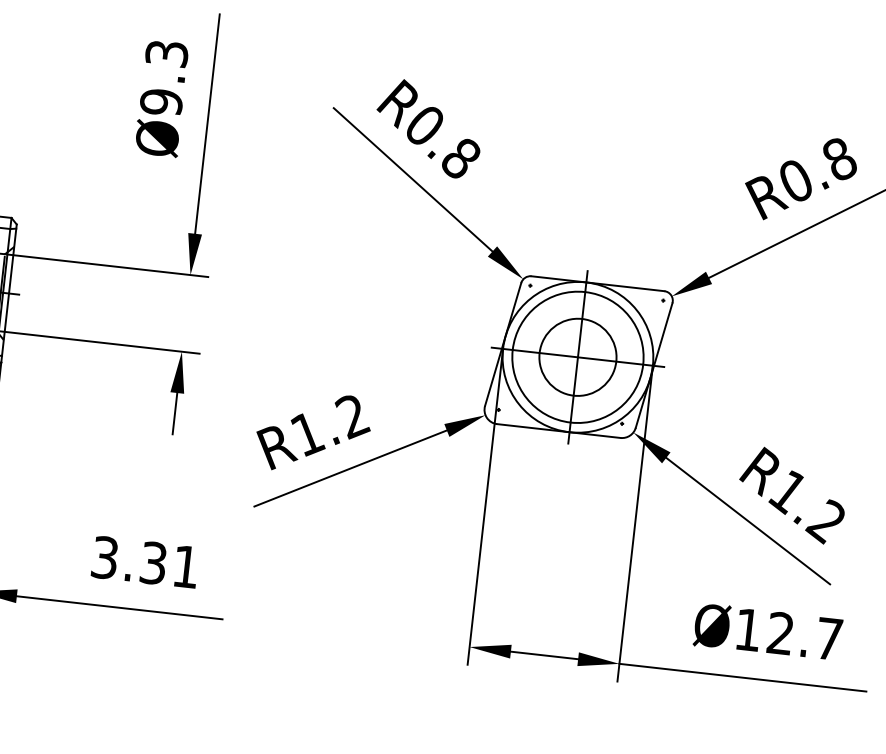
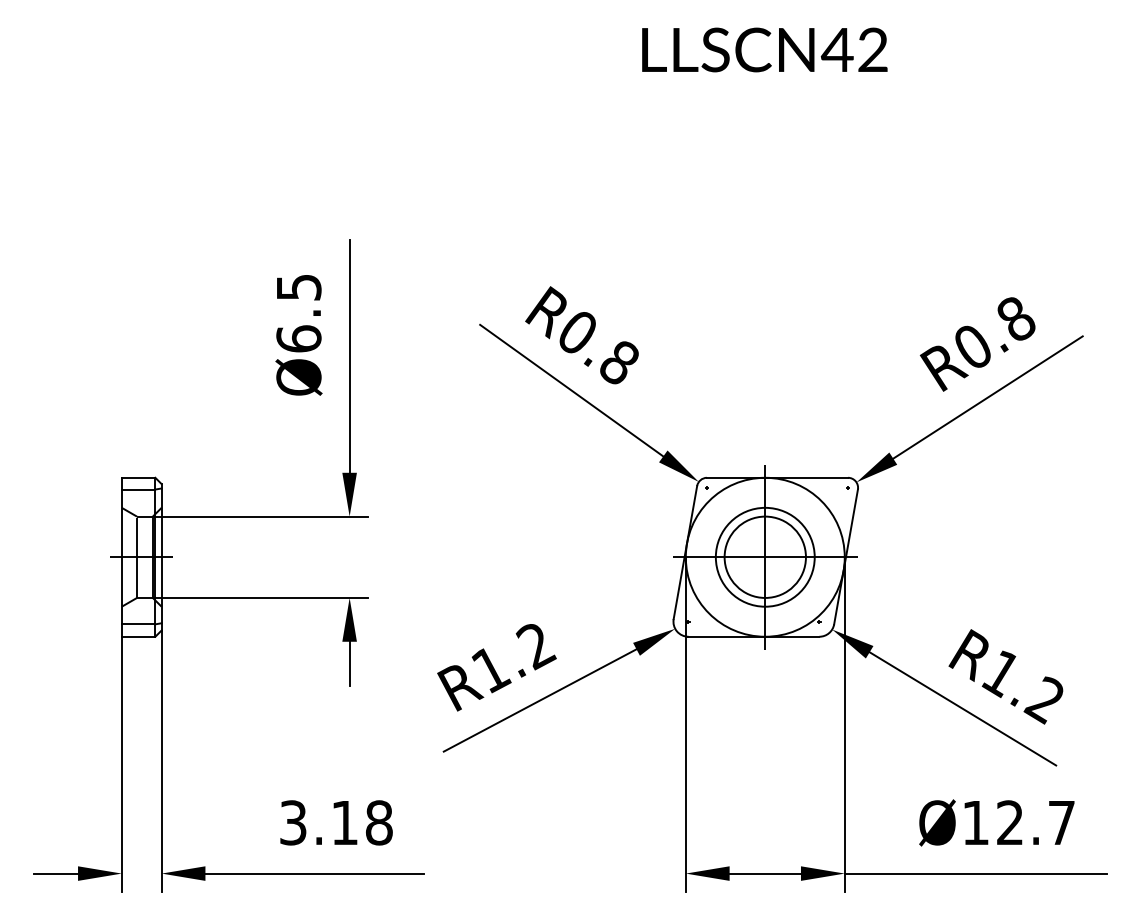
text: (163, 78) -> (298, 313), Ø9.3 -> Ø6.5
circle: (577, 356) -> (764, 556), size x0.71
text: (170, 564) -> (362, 822), 3.31 -> 3.18

